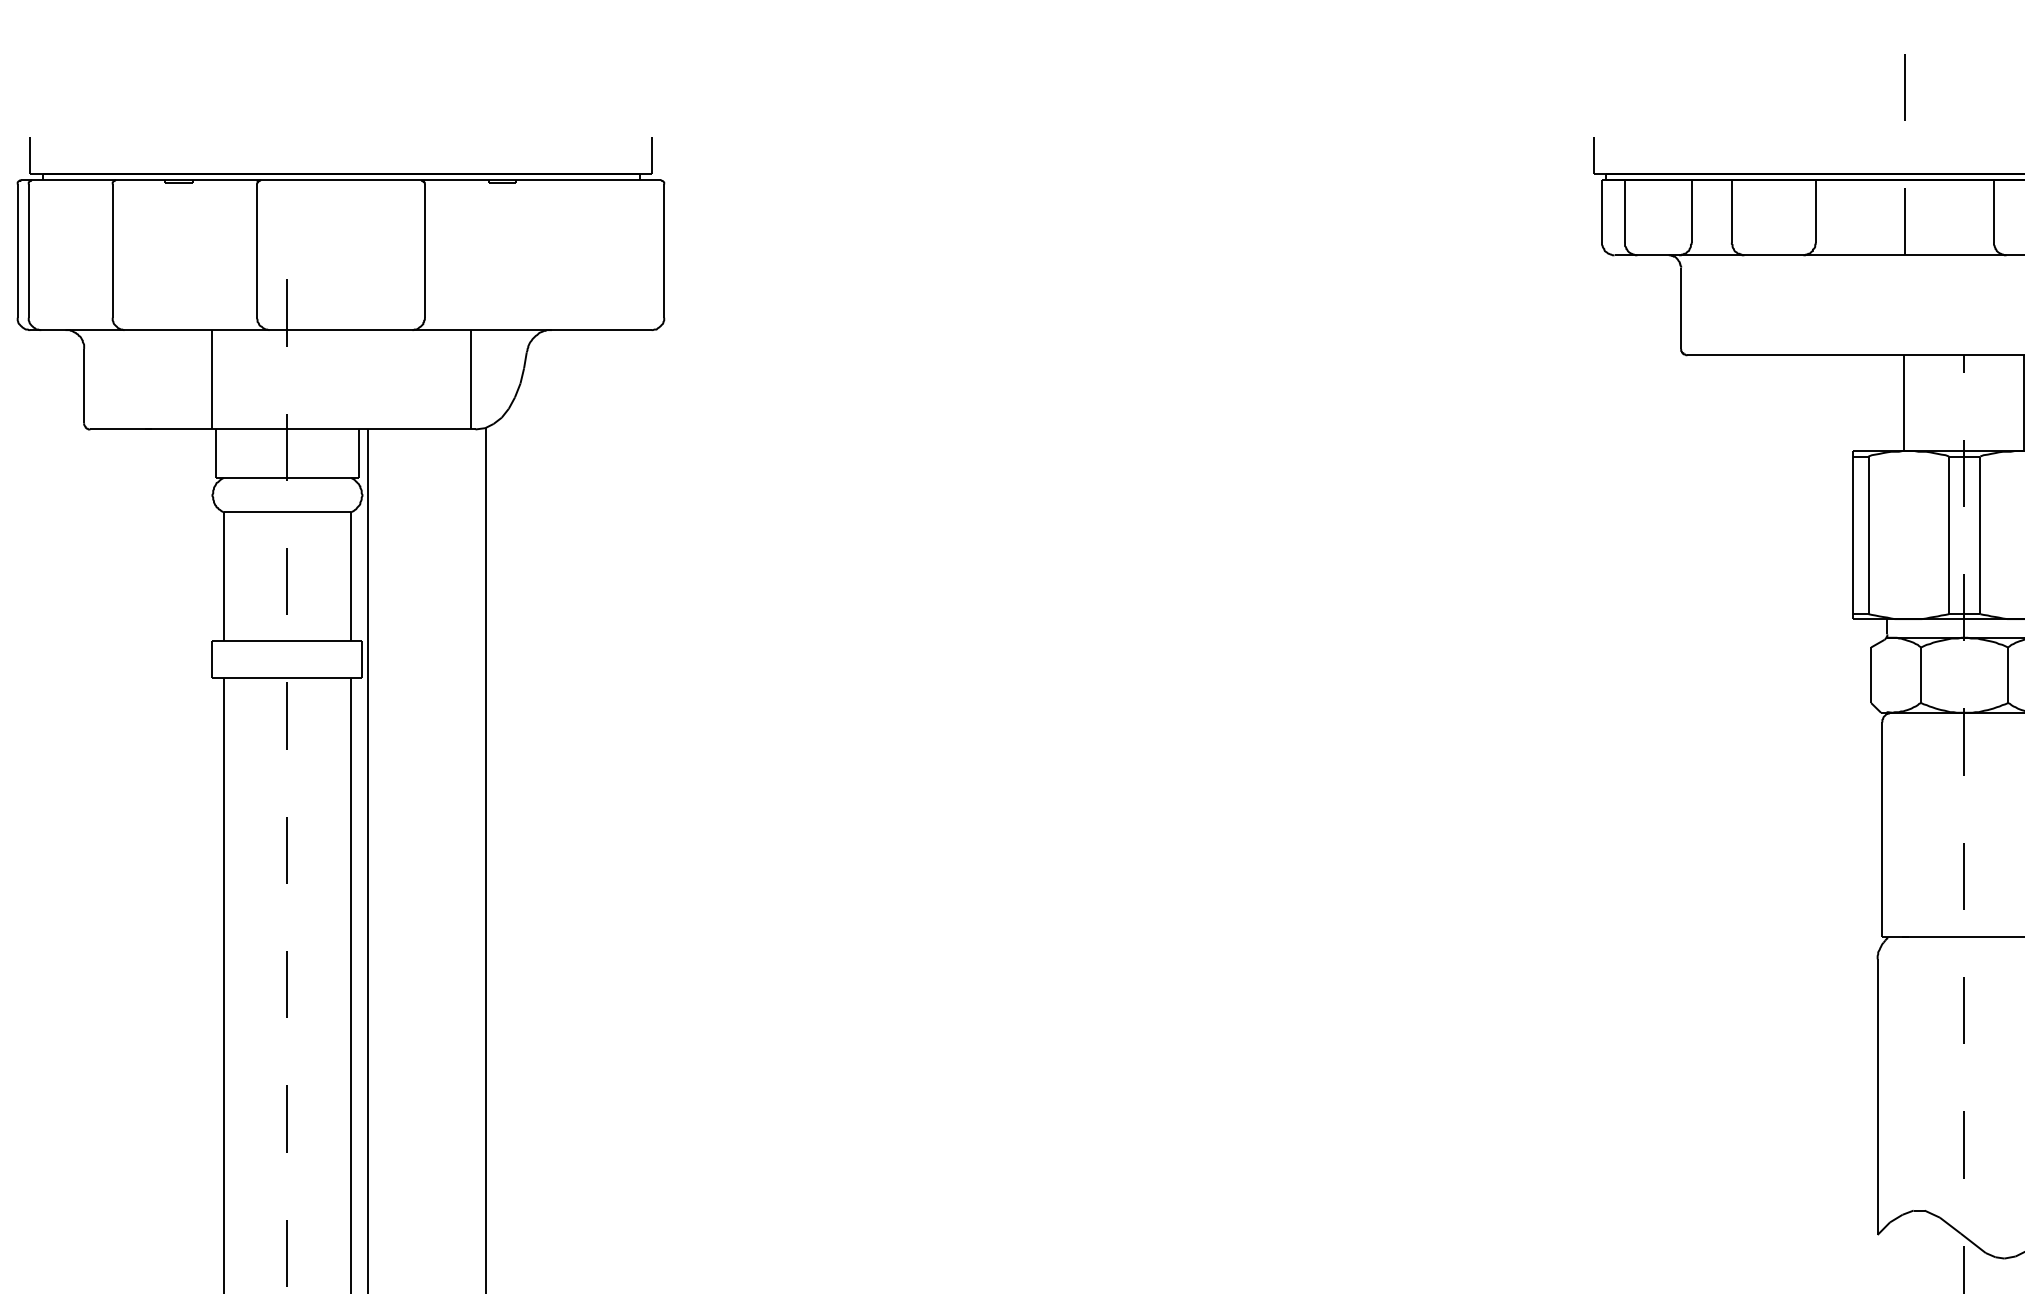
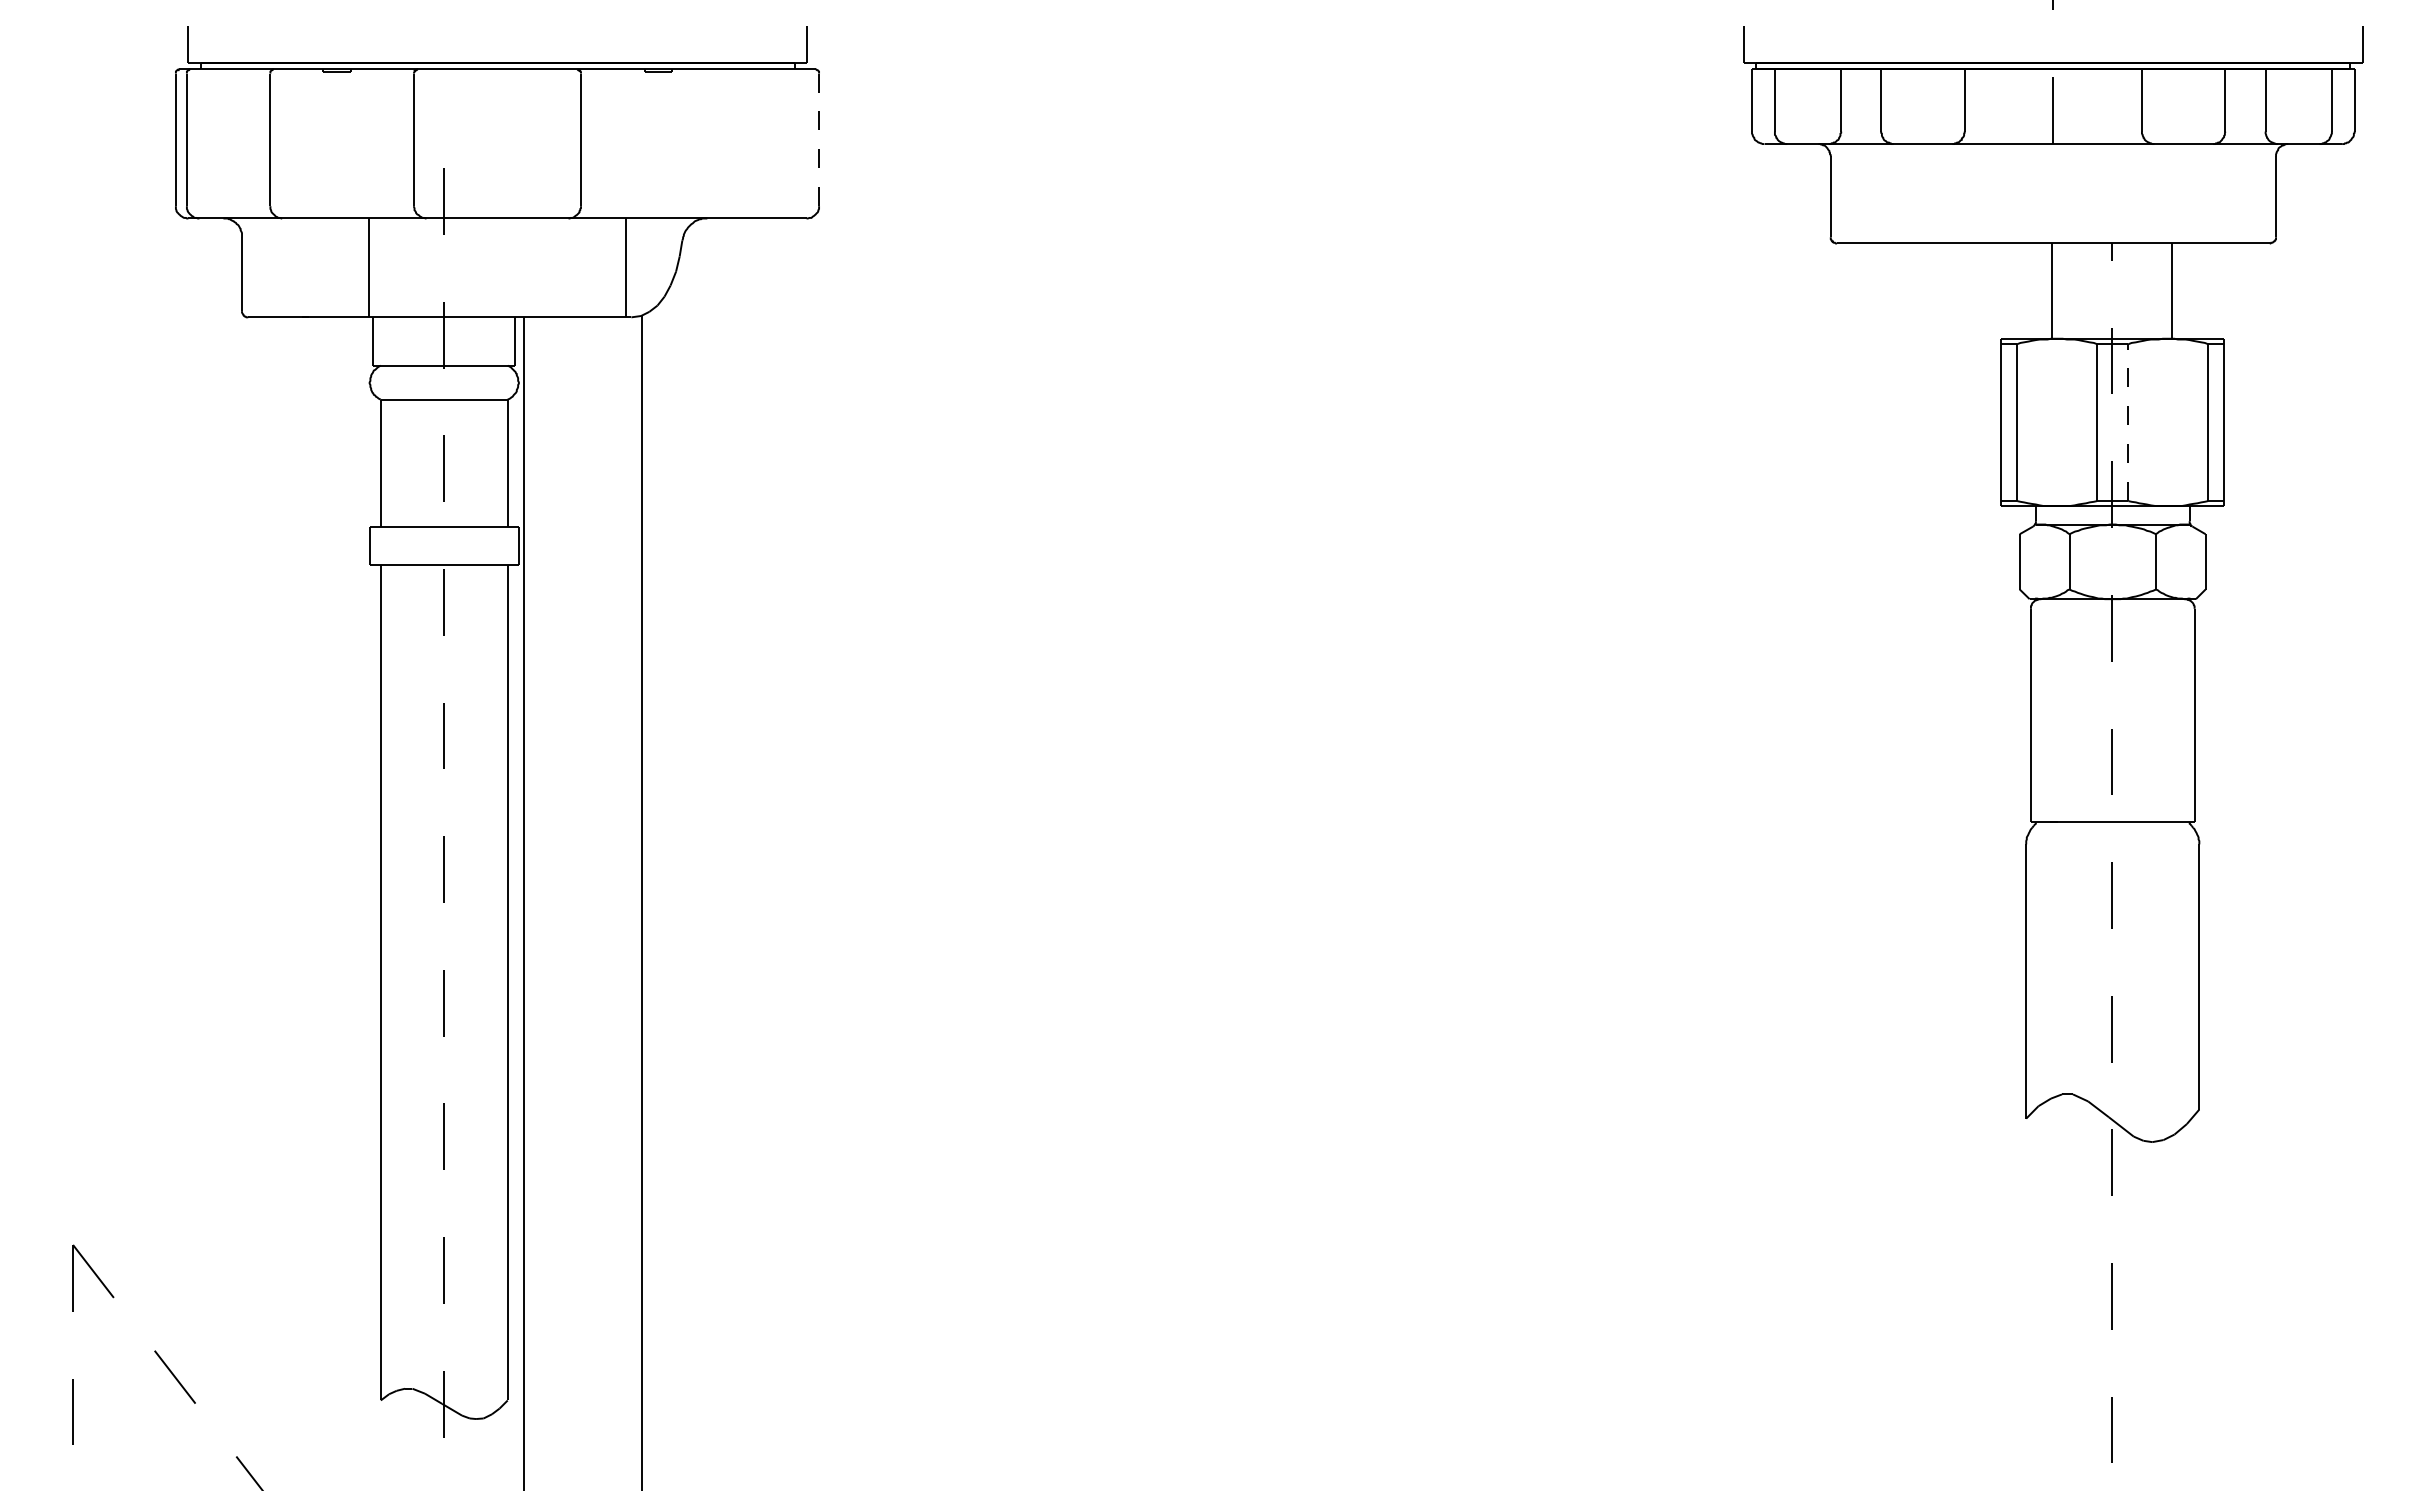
line: (664, 250) -> (819, 139), solid -> dashed
line: (1980, 535) -> (2128, 422), solid -> dashed

